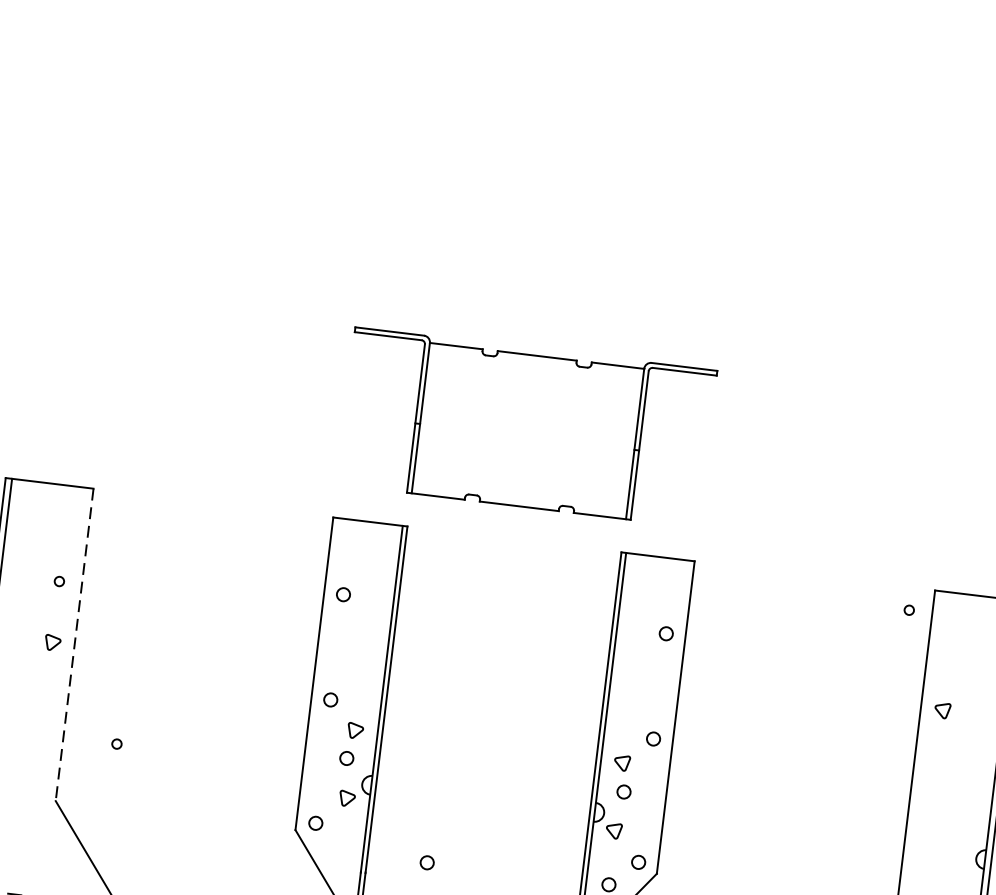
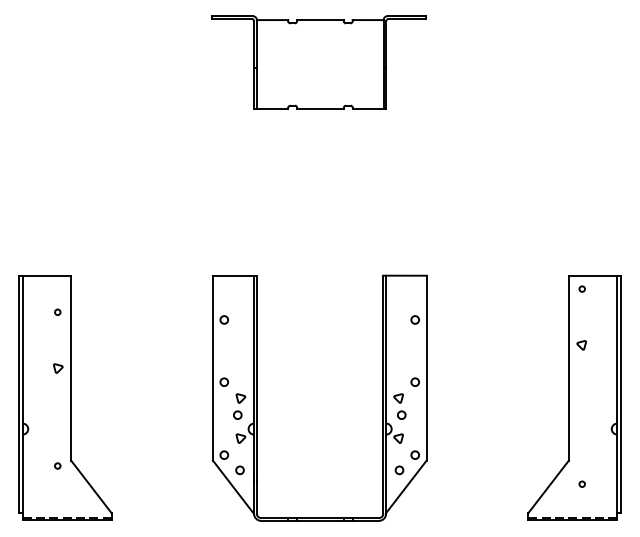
part: (525, 427) -> (318, 62), moved
circle: (59, 580) -> (57, 311), moved
circle: (908, 609) -> (581, 288), moved
line: (75, 645) -> (71, 368), dashed -> solid
circle: (116, 743) -> (57, 465), moved
circle: (426, 862) -> (239, 470), moved

